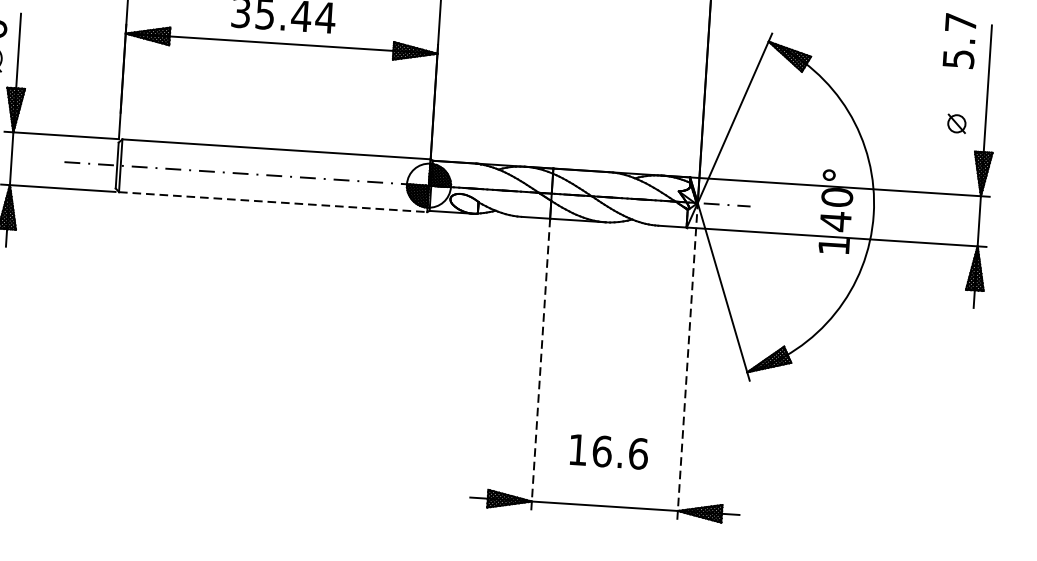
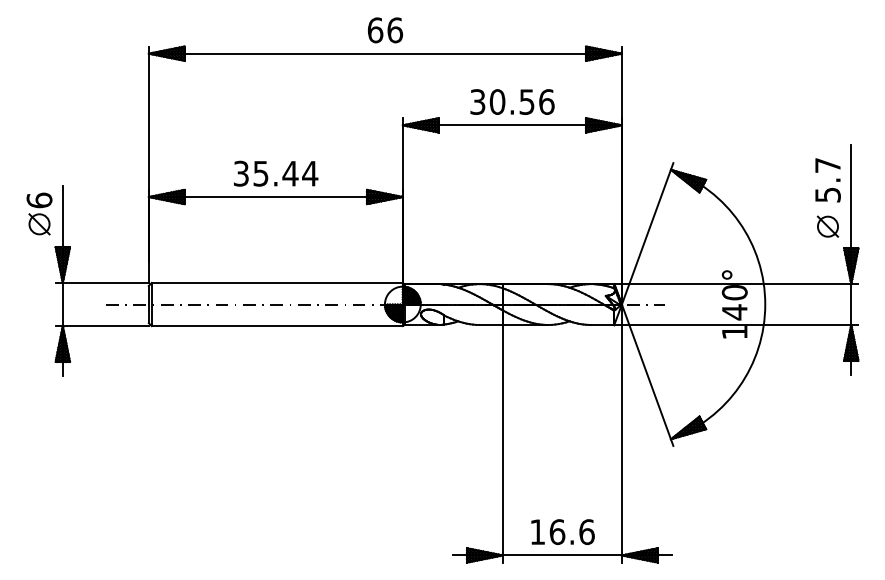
text: (959, 41) -> (827, 180), moved
part: (956, 123) -> (827, 226), size x1.43
line: (273, 202) -> (277, 326), dashed -> solid
line: (687, 361) -> (621, 433), dashed -> solid
line: (540, 364) -> (502, 443), dashed -> solid
text: (608, 452) -> (562, 532), moved

